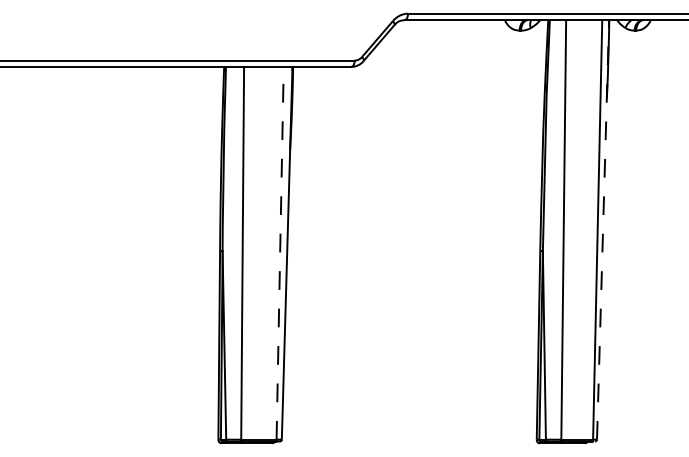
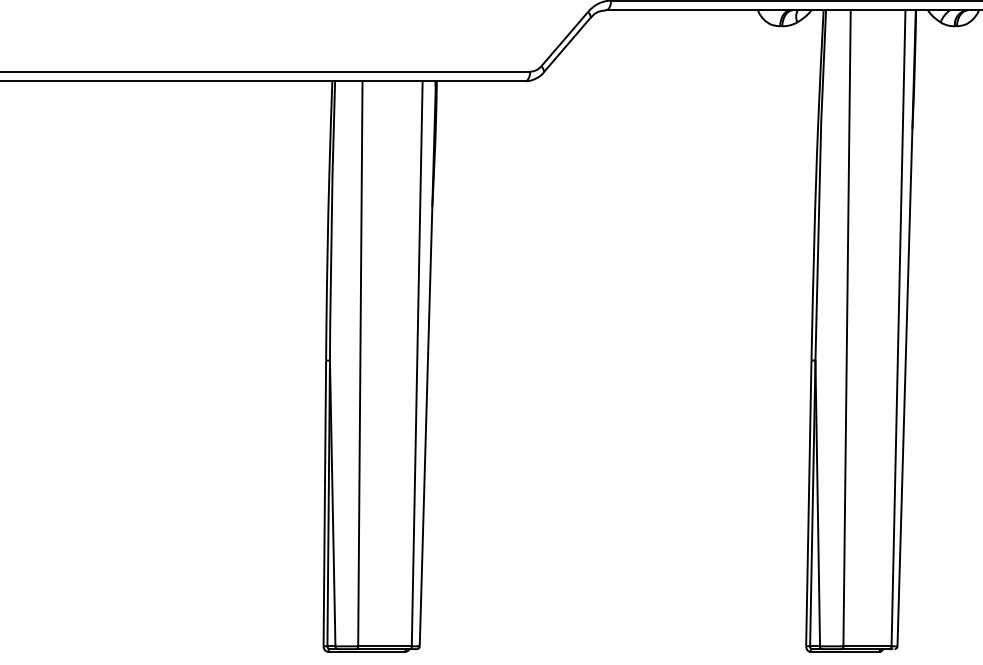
line: (603, 229) -> (907, 327), dashed -> solid
line: (280, 252) -> (417, 362), dashed -> solid

